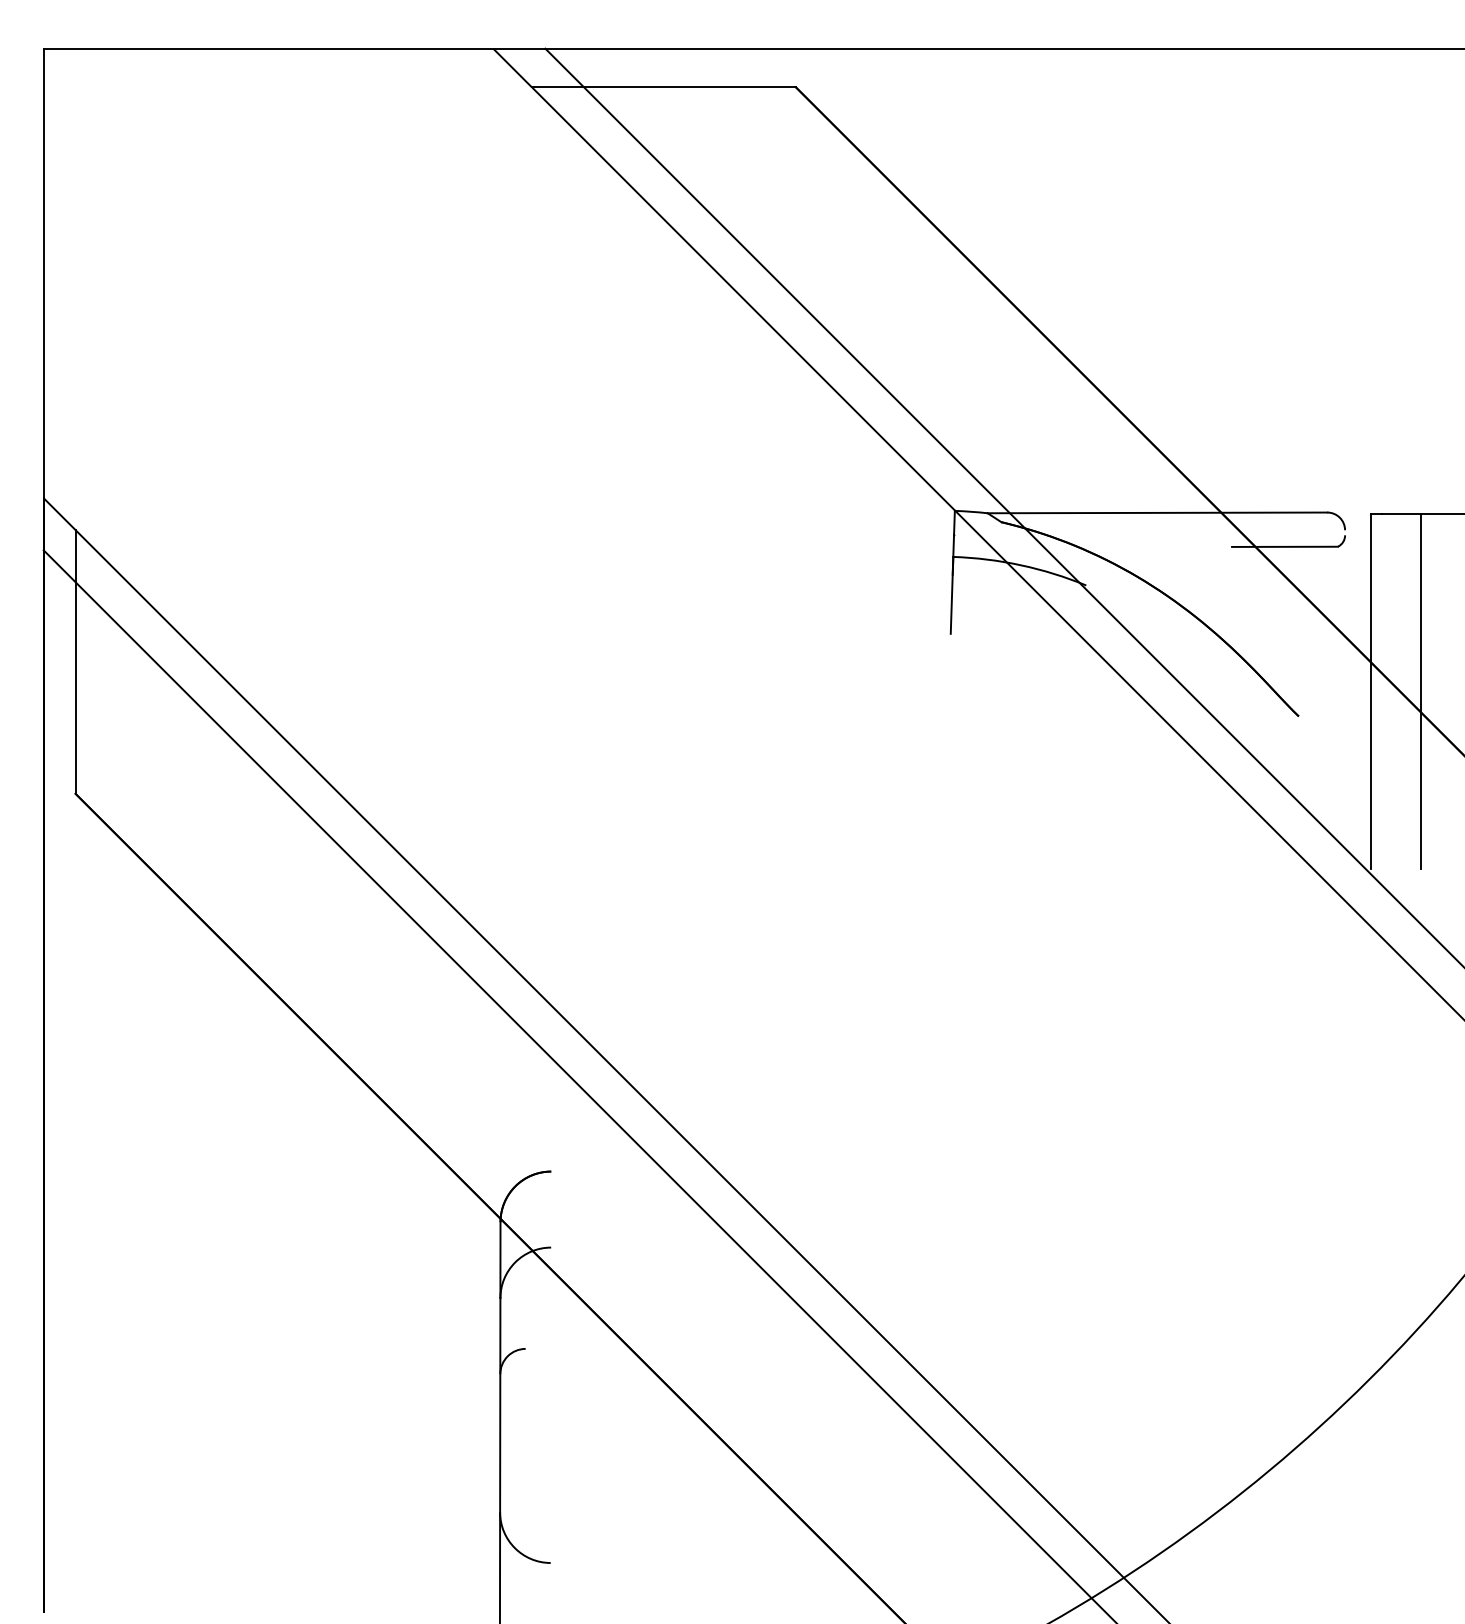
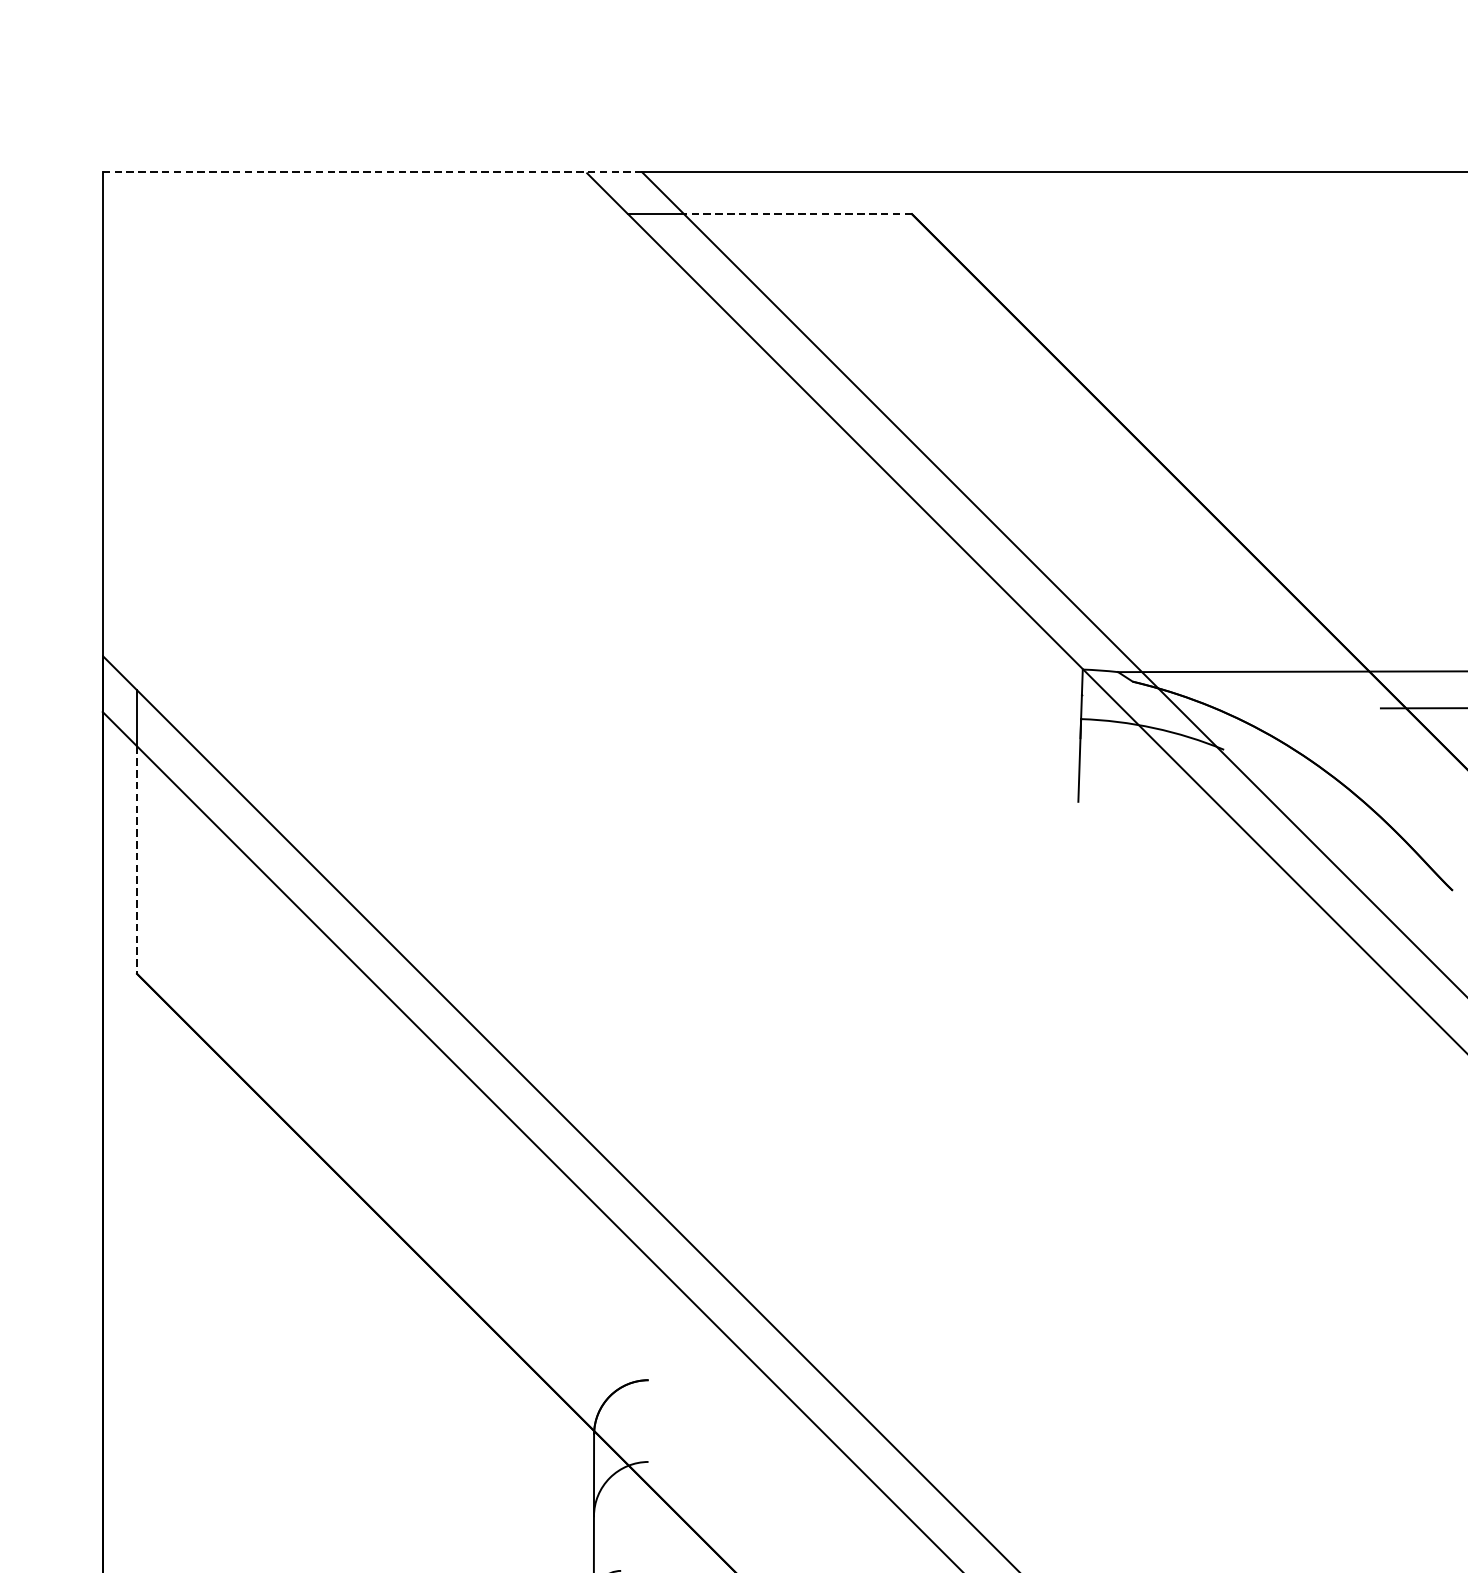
line: (294, 48) -> (372, 172), solid -> dashed
line: (690, 87) -> (798, 214), solid -> dashed
line: (75, 688) -> (136, 860), solid -> dashed

